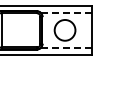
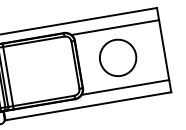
line: (65, 13) -> (113, 28), dashed -> solid
line: (65, 47) -> (123, 87), dashed -> solid

